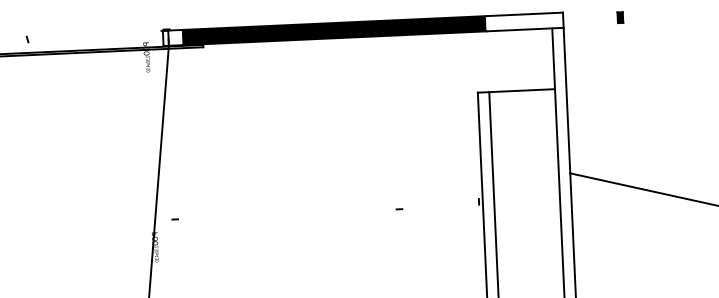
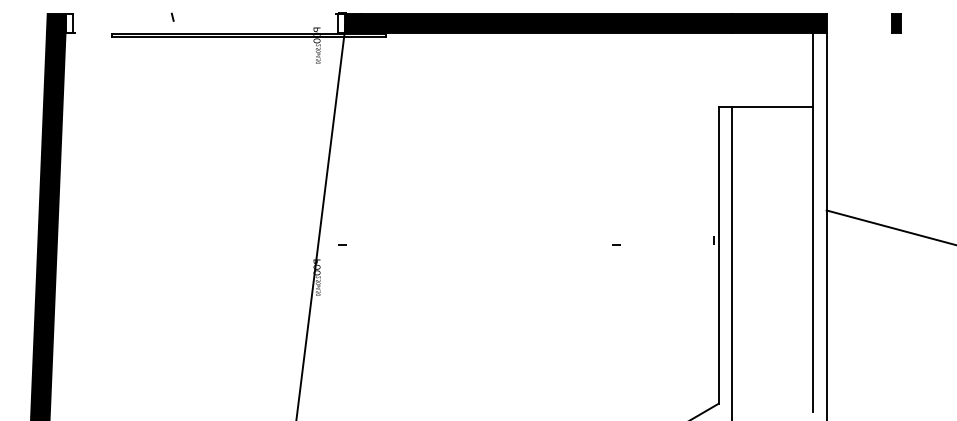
part: (620, 17) -> (896, 23), size x1.43
fill: (524, 21) -> (779, 23), added
fill: (174, 37) -> (352, 23), added

